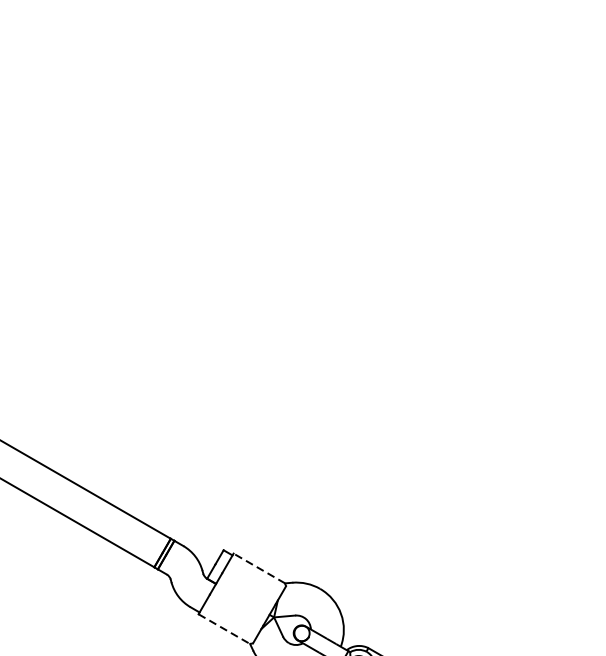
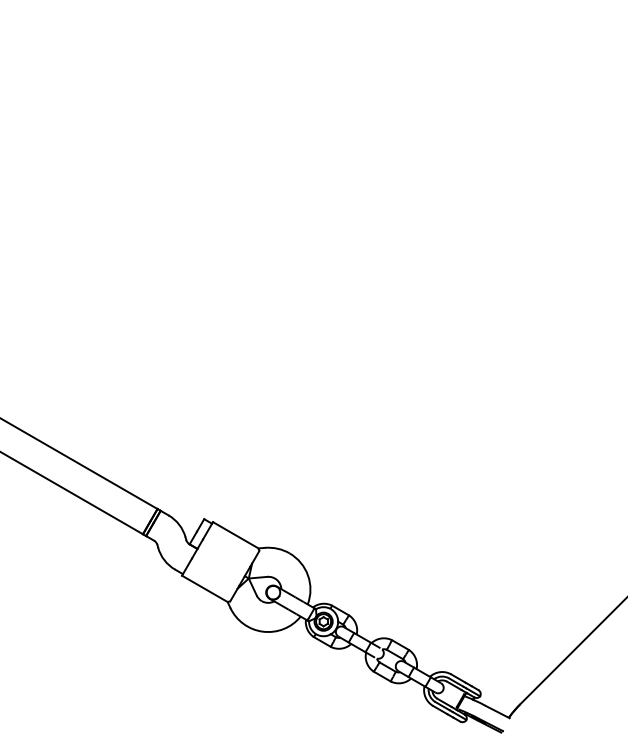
line: (259, 568) -> (235, 535), dashed -> solid
line: (225, 629) -> (205, 589), dashed -> solid

